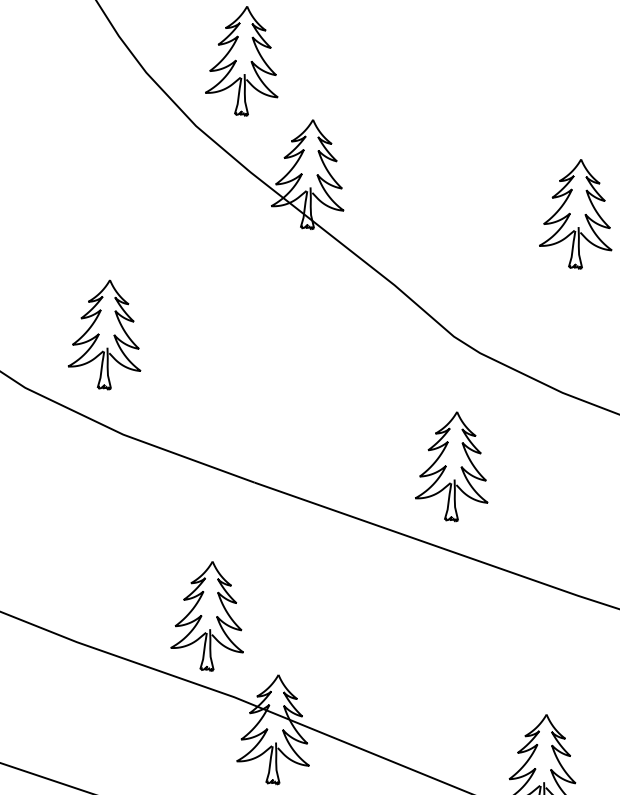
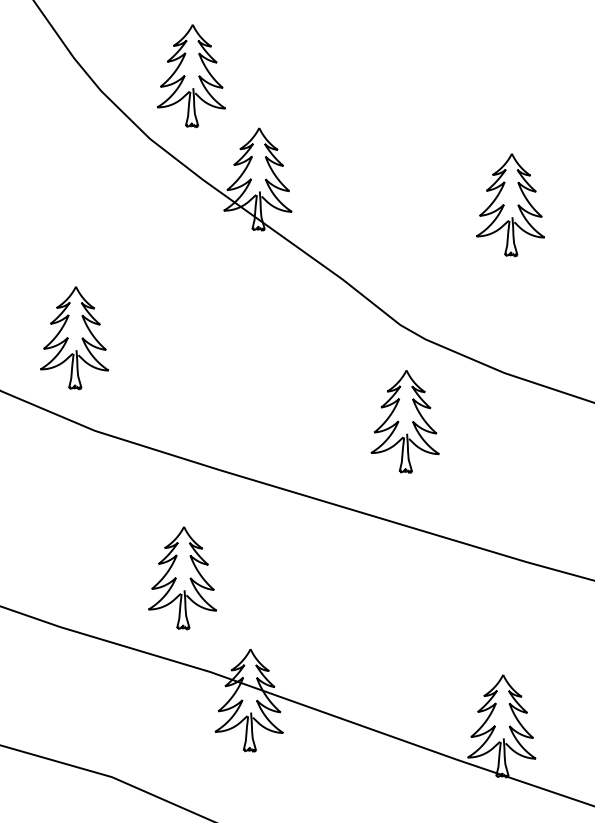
part: (452, 466) -> (404, 421), moved
part: (208, 616) -> (182, 578), moved

